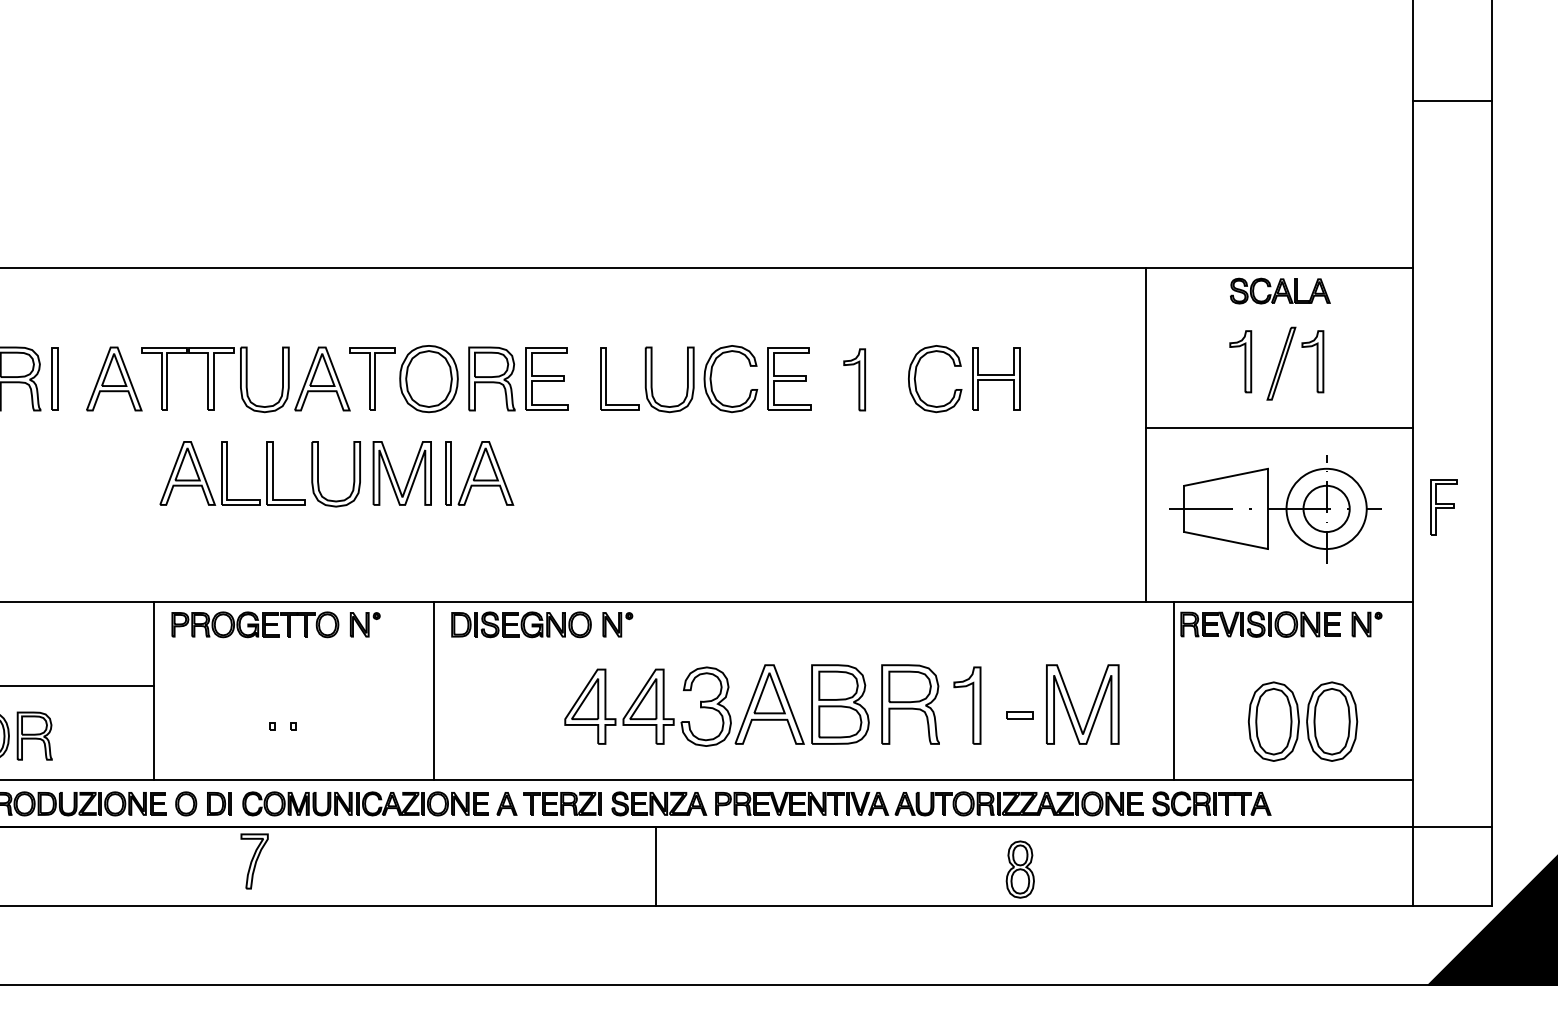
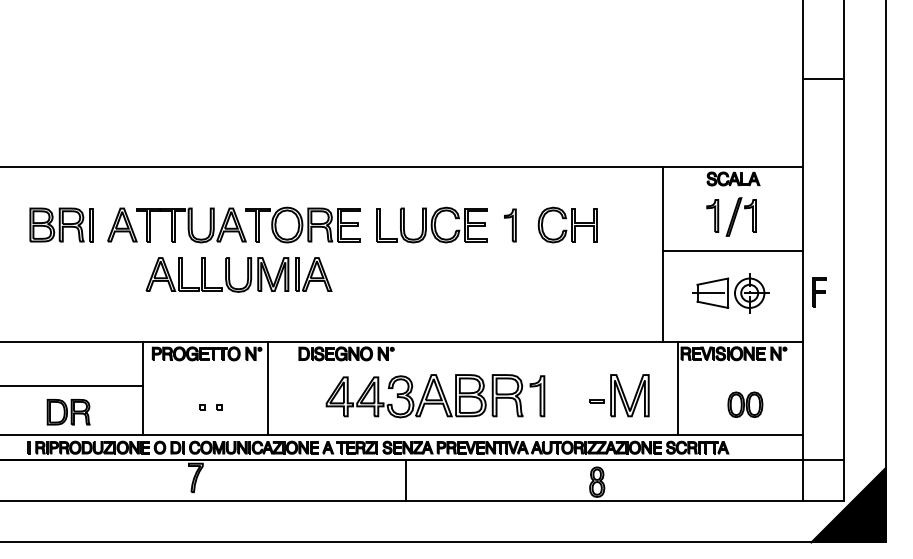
part: (1274, 509) -> (730, 293), size x0.7
line: (433, 690) -> (267, 388), moved
part: (772, 706) -> (435, 396), moved
part: (1303, 721) -> (745, 404), size x0.6
part: (282, 725) -> (210, 406), size x1.6

